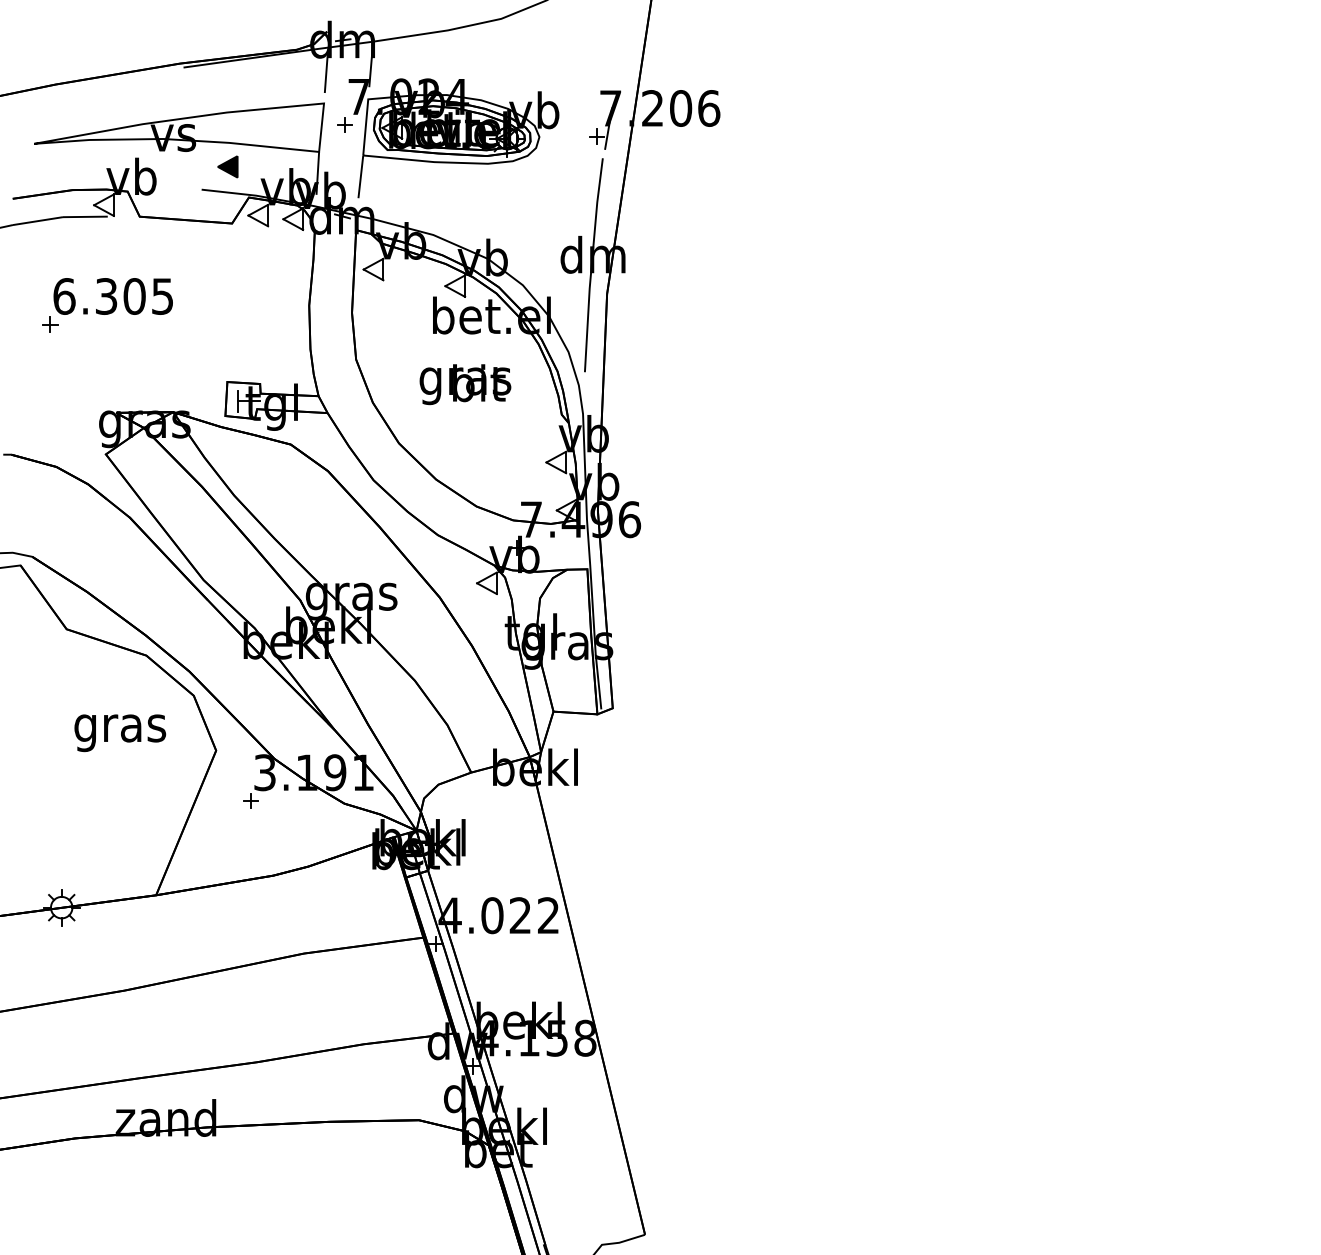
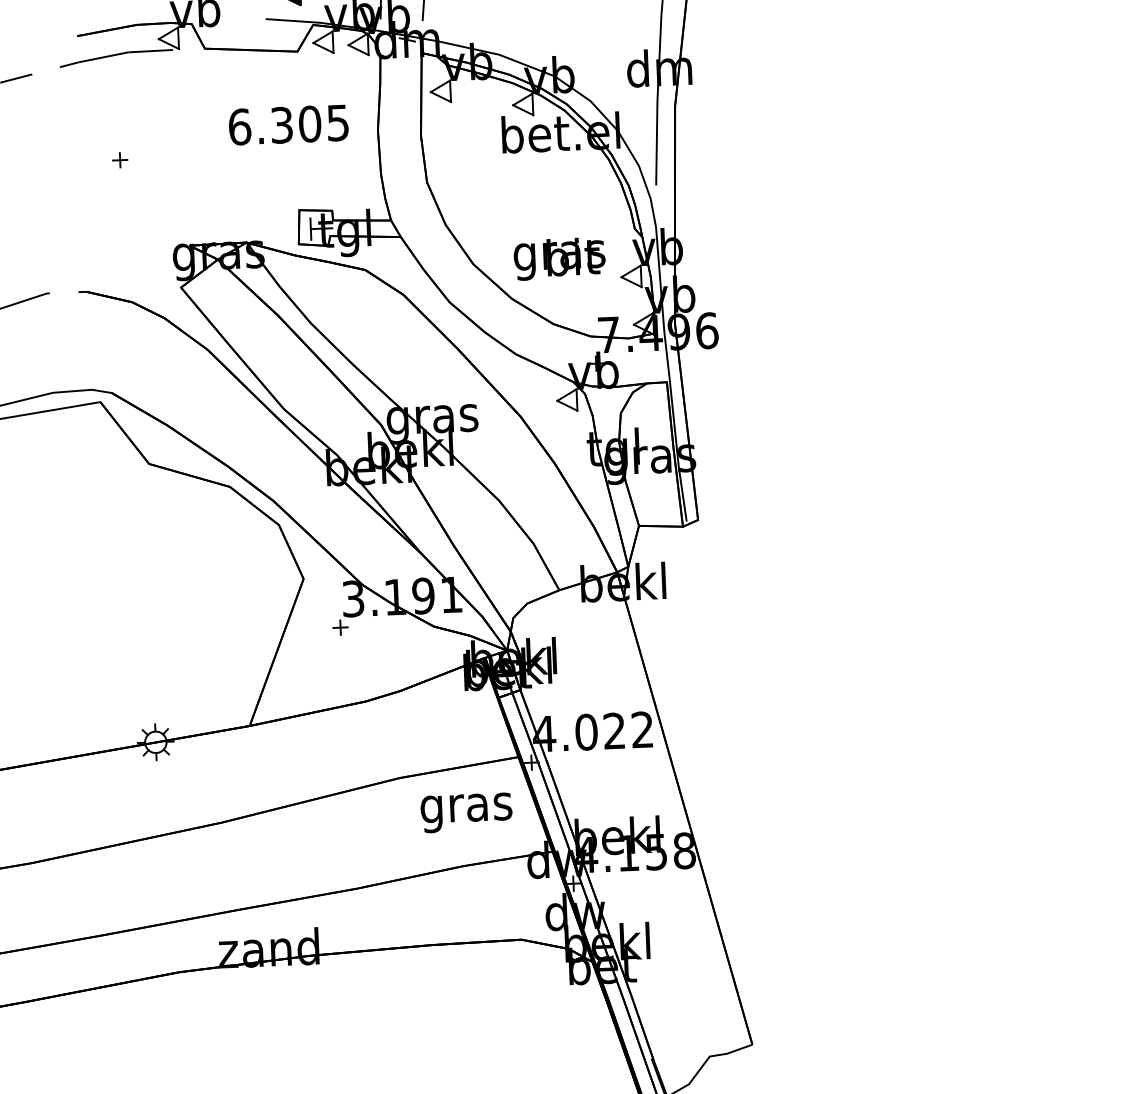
text: (112, 296) -> (287, 125), moved
text: (465, 384) -> (559, 258), moved
text: (120, 733) -> (466, 813), moved

